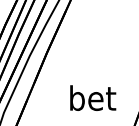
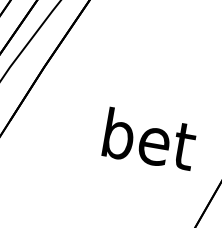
text: (93, 97) -> (150, 138), moved

